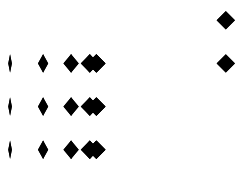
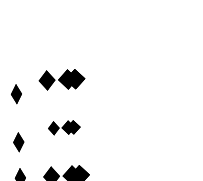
part: (42, 63) -> (15, 94), moved
part: (42, 106) -> (18, 142), moved
part: (84, 106) -> (64, 127), size x0.7

